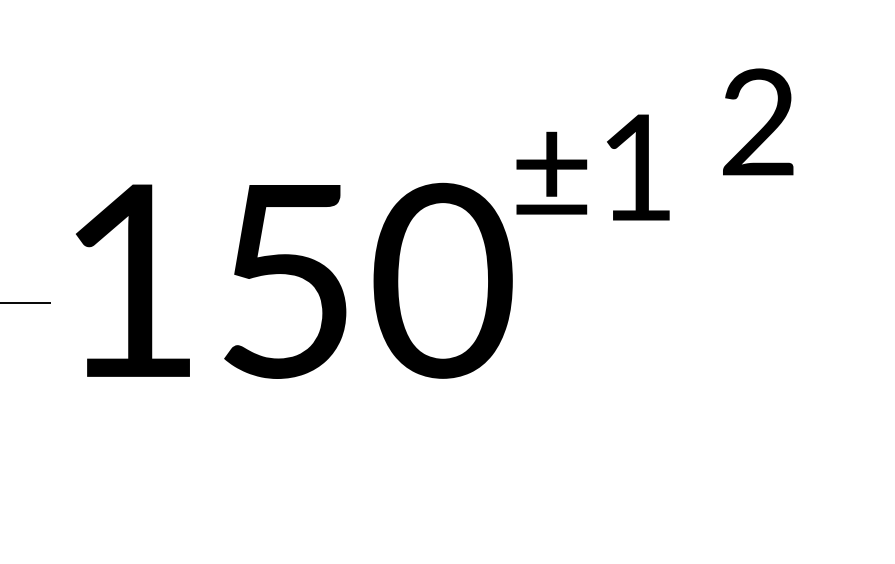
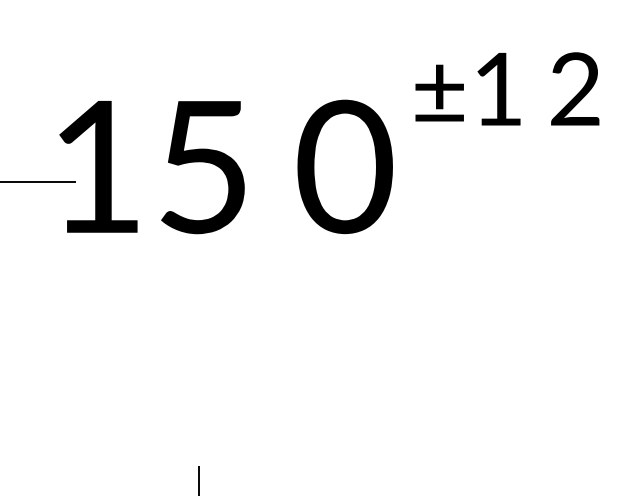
text: (758, 121) -> (575, 88), moved
text: (592, 167) -> (467, 89), moved
text: (210, 281) -> (151, 167), moved

